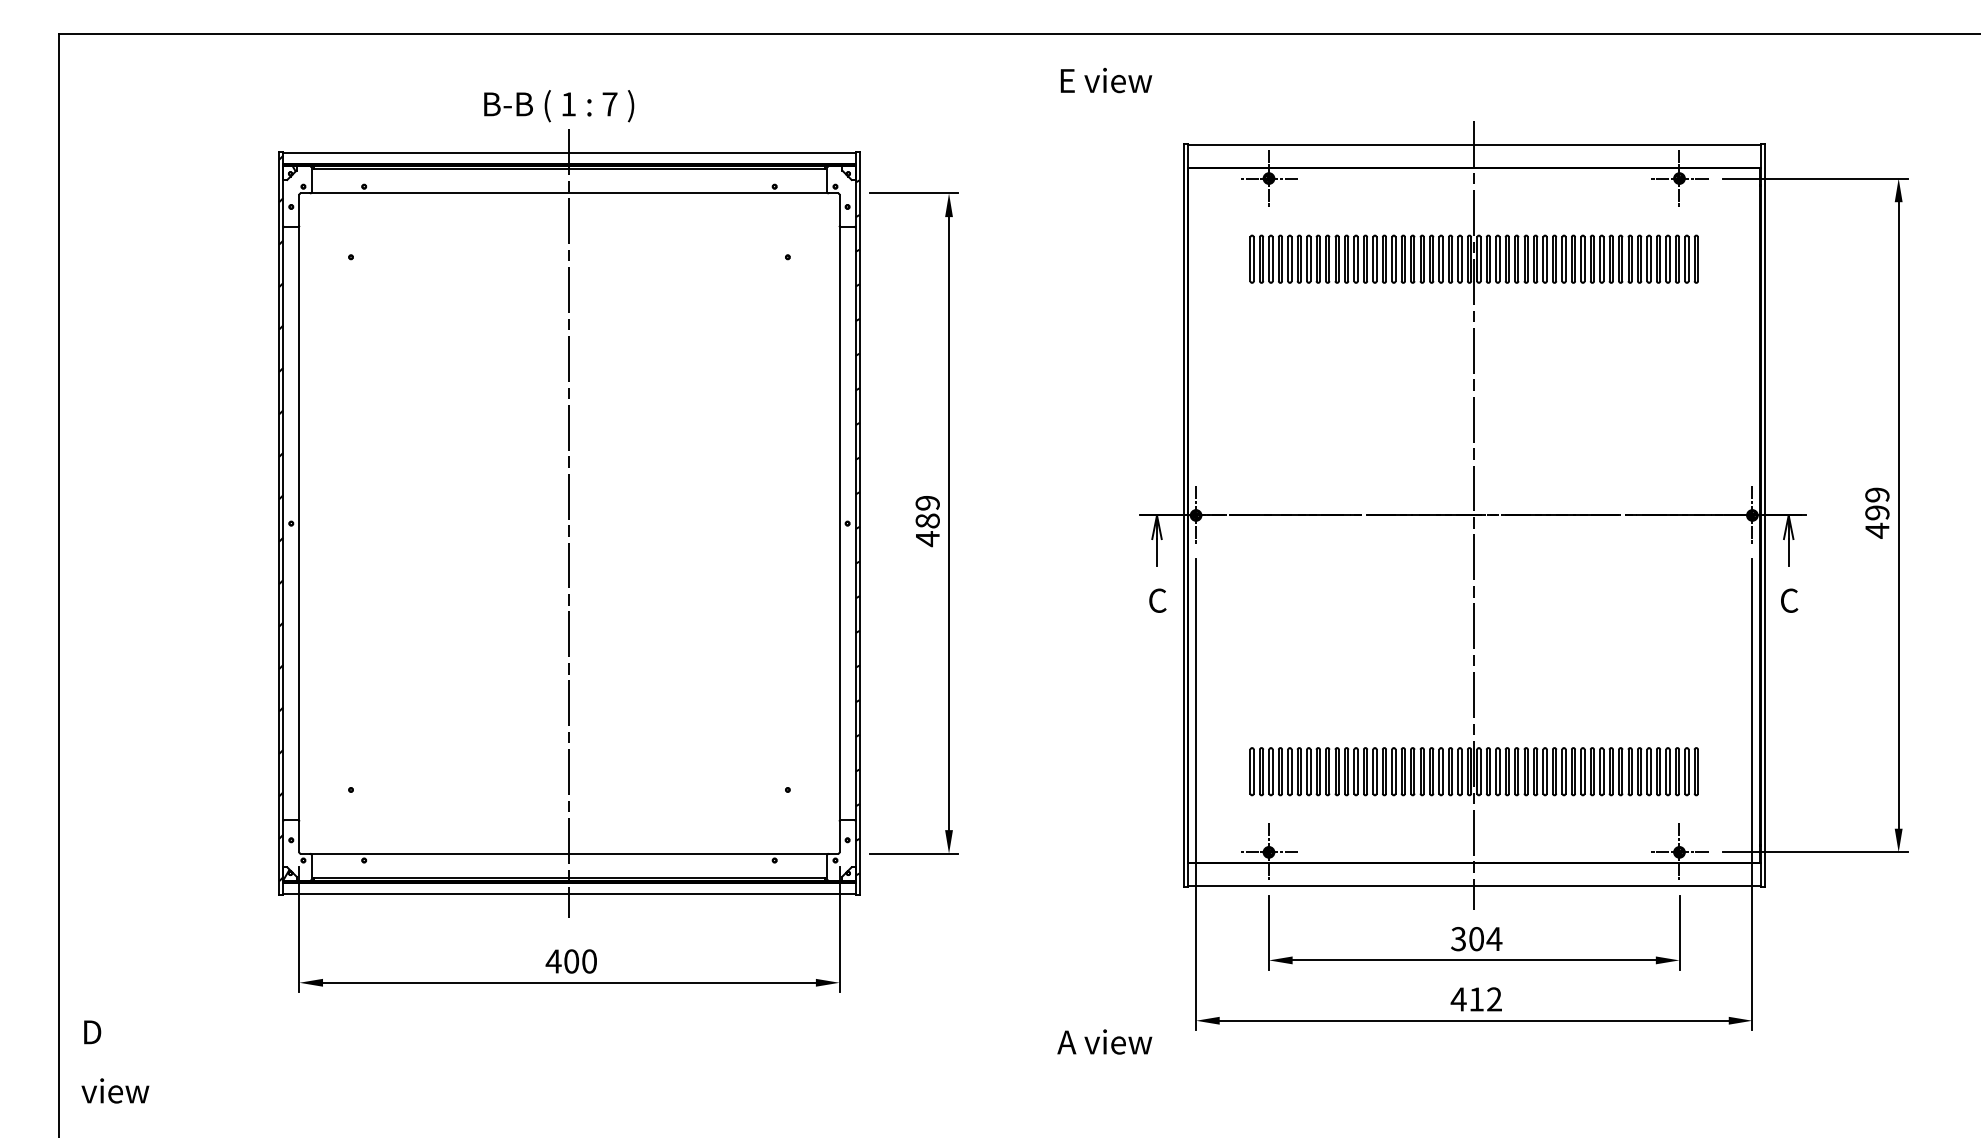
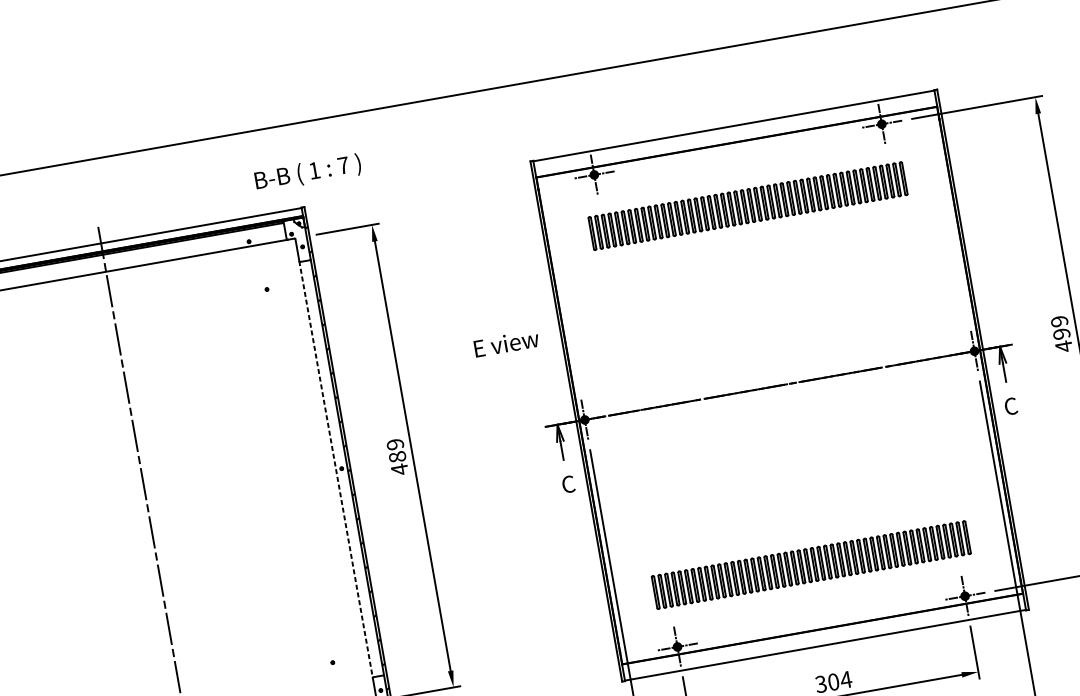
text: (1106, 80) -> (506, 343), moved
text: (559, 106) -> (308, 173), moved
line: (1474, 515) -> (779, 385), removed
line: (839, 523) -> (336, 469), solid -> dashed

